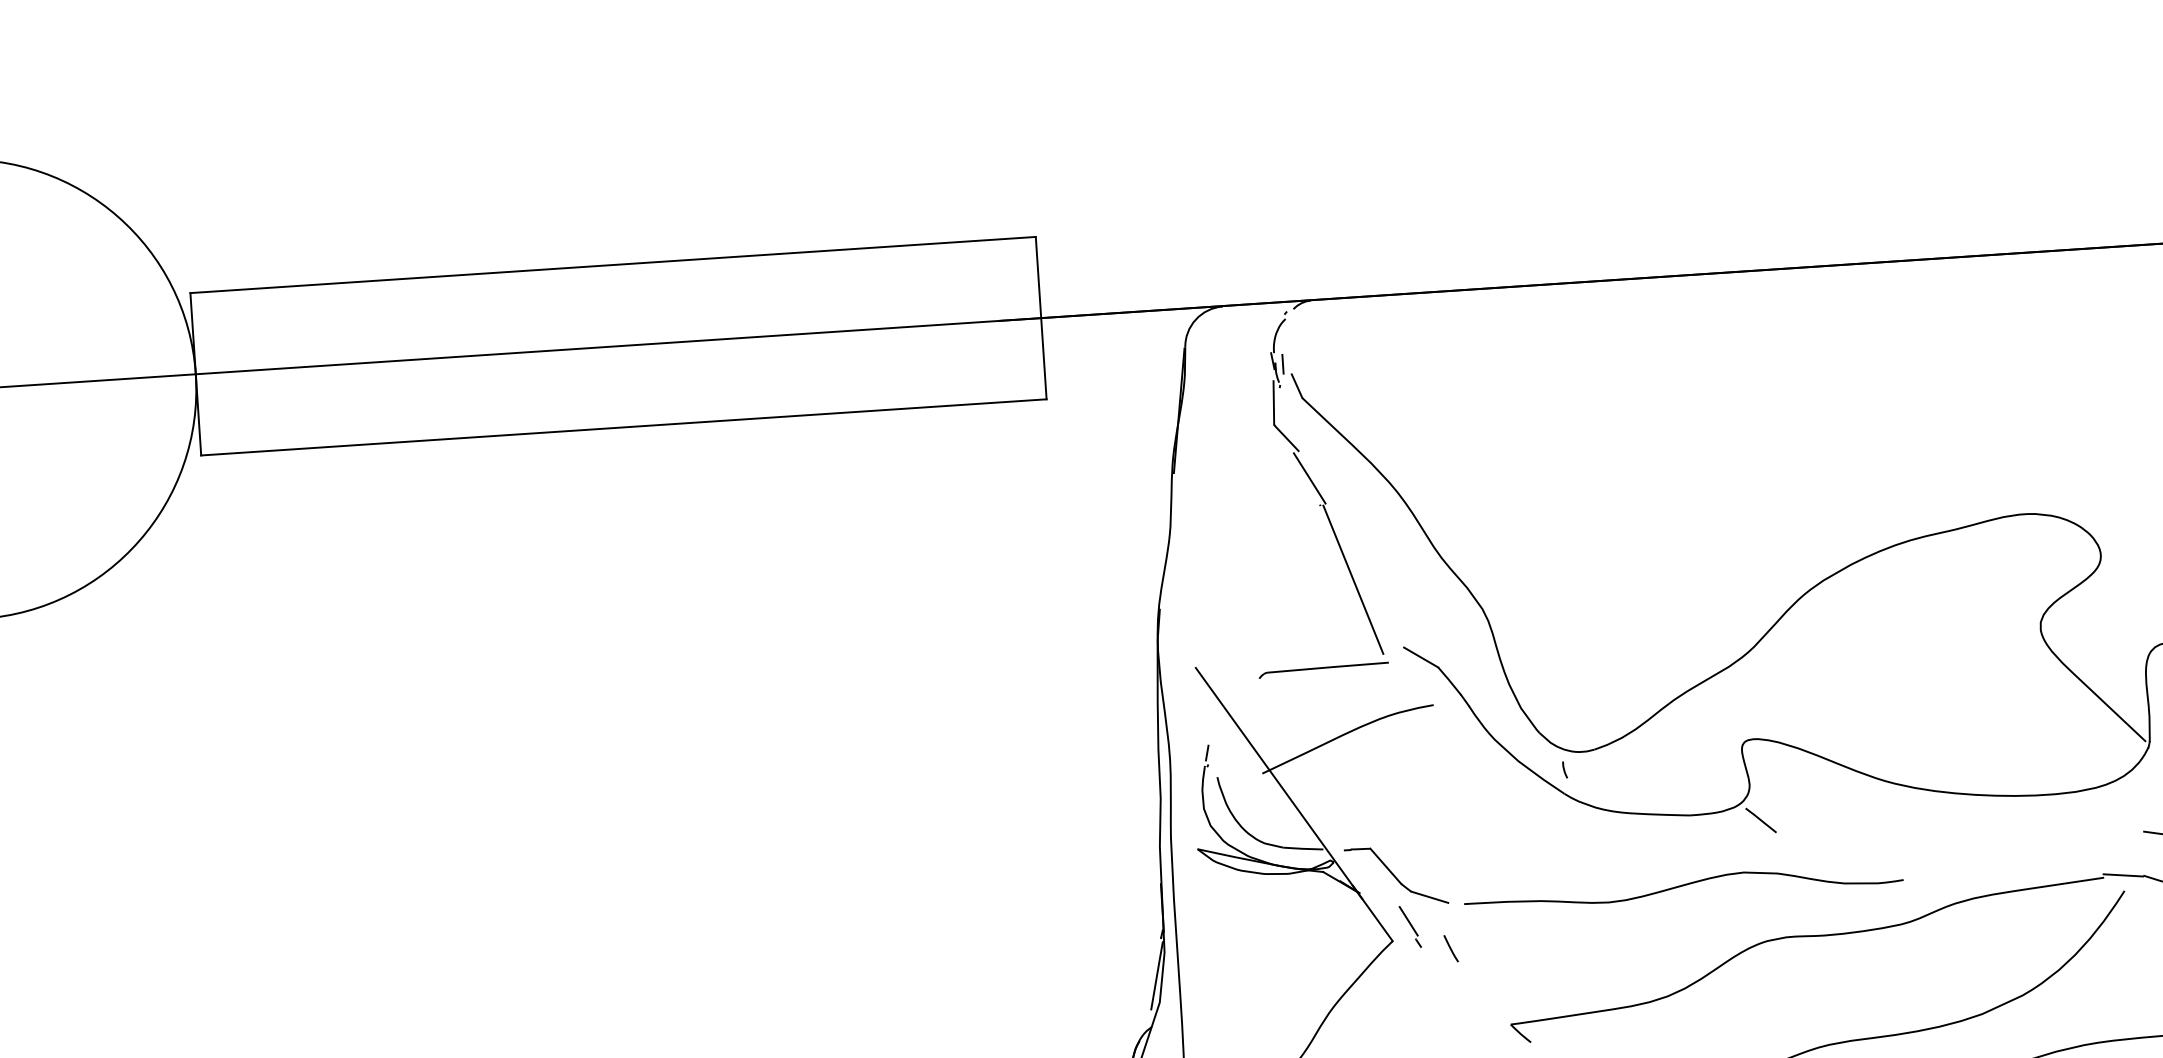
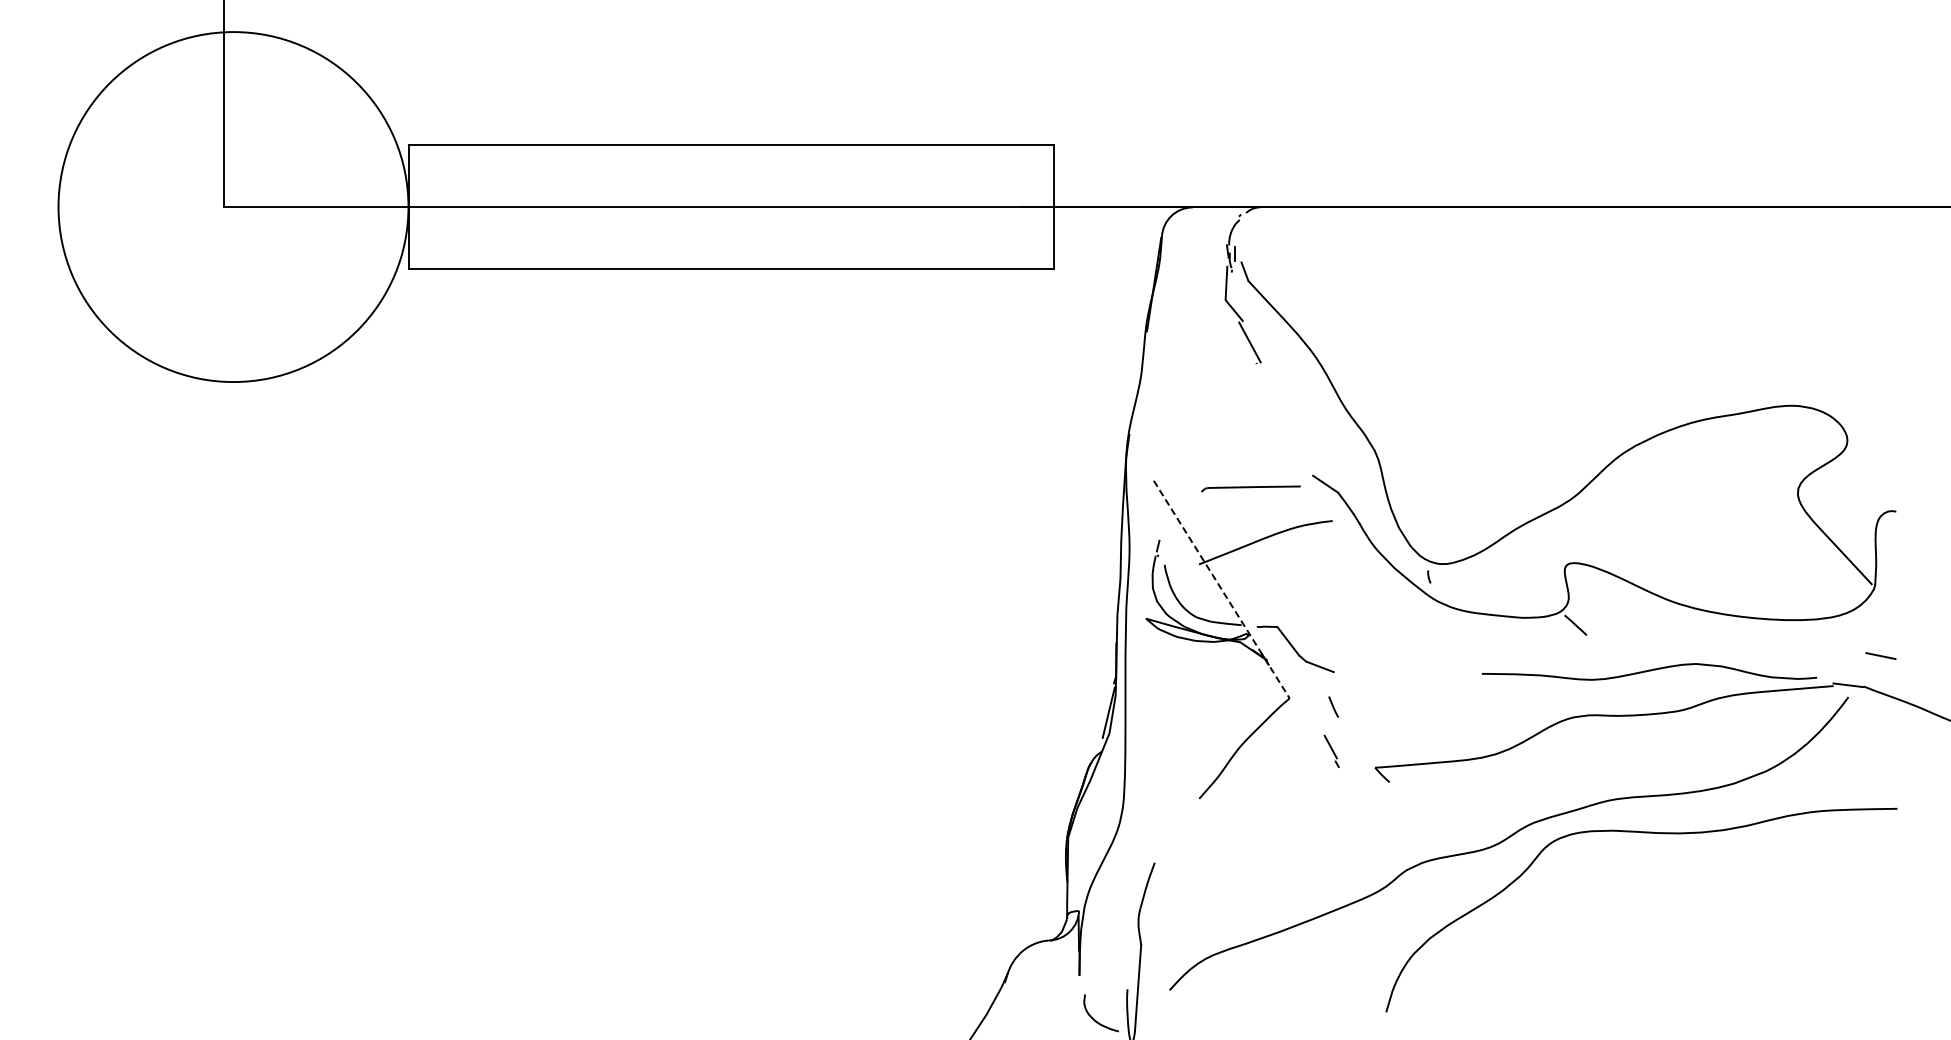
line: (1352, 579) -> (1277, 421), removed
line: (1295, 805) -> (1222, 590), solid -> dashed
curve: (1683, 886) -> (1649, 671), moved
part: (1409, 925) -> (1331, 750), moved

